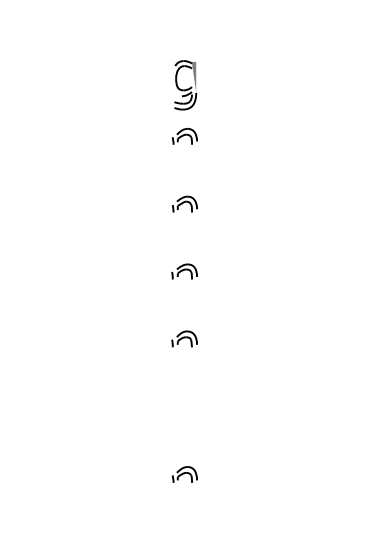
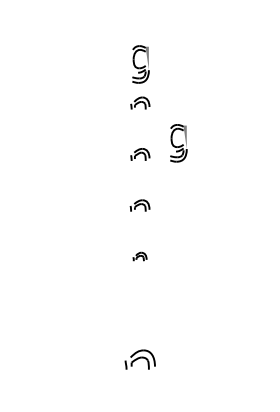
part: (235, 189) -> (178, 143), added
part: (184, 338) -> (140, 256), size x0.7
part: (184, 474) -> (140, 359), size x1.6

